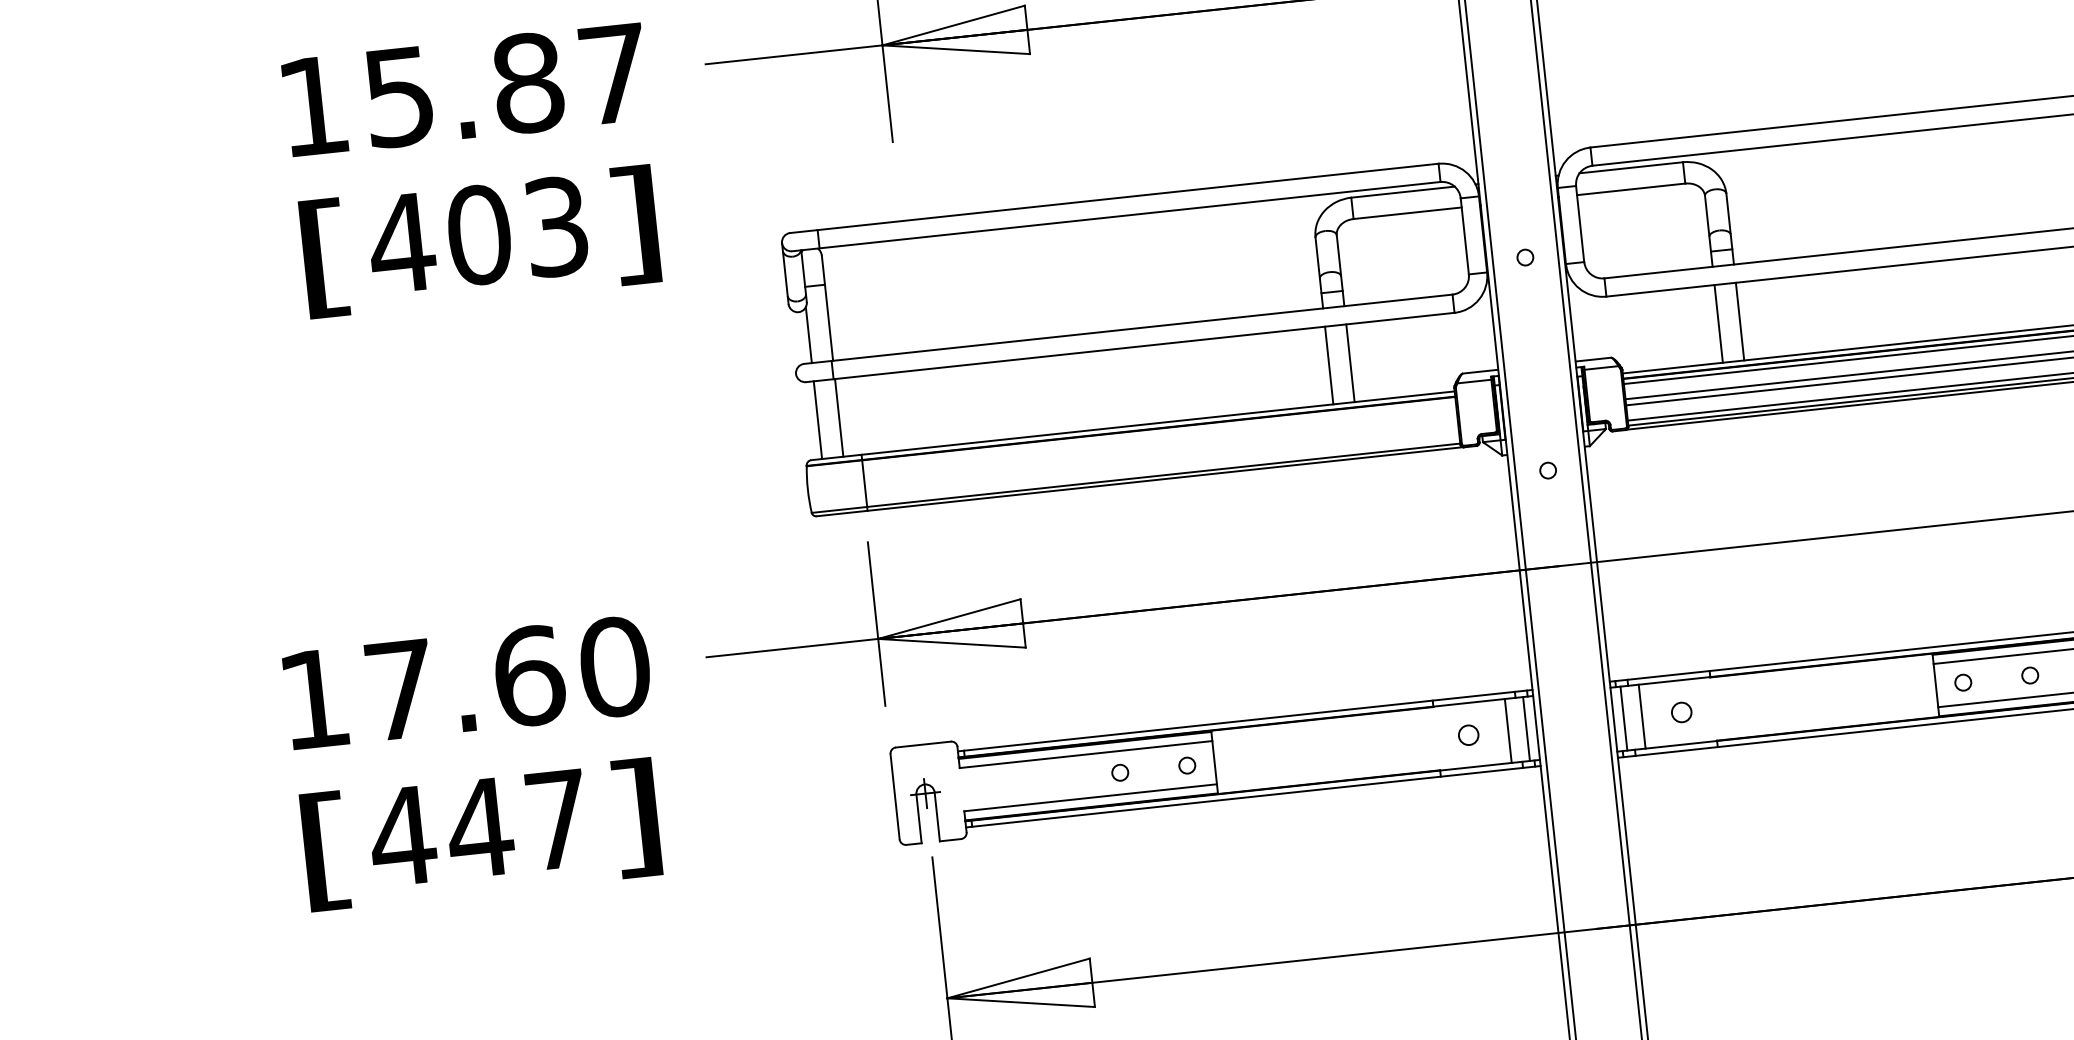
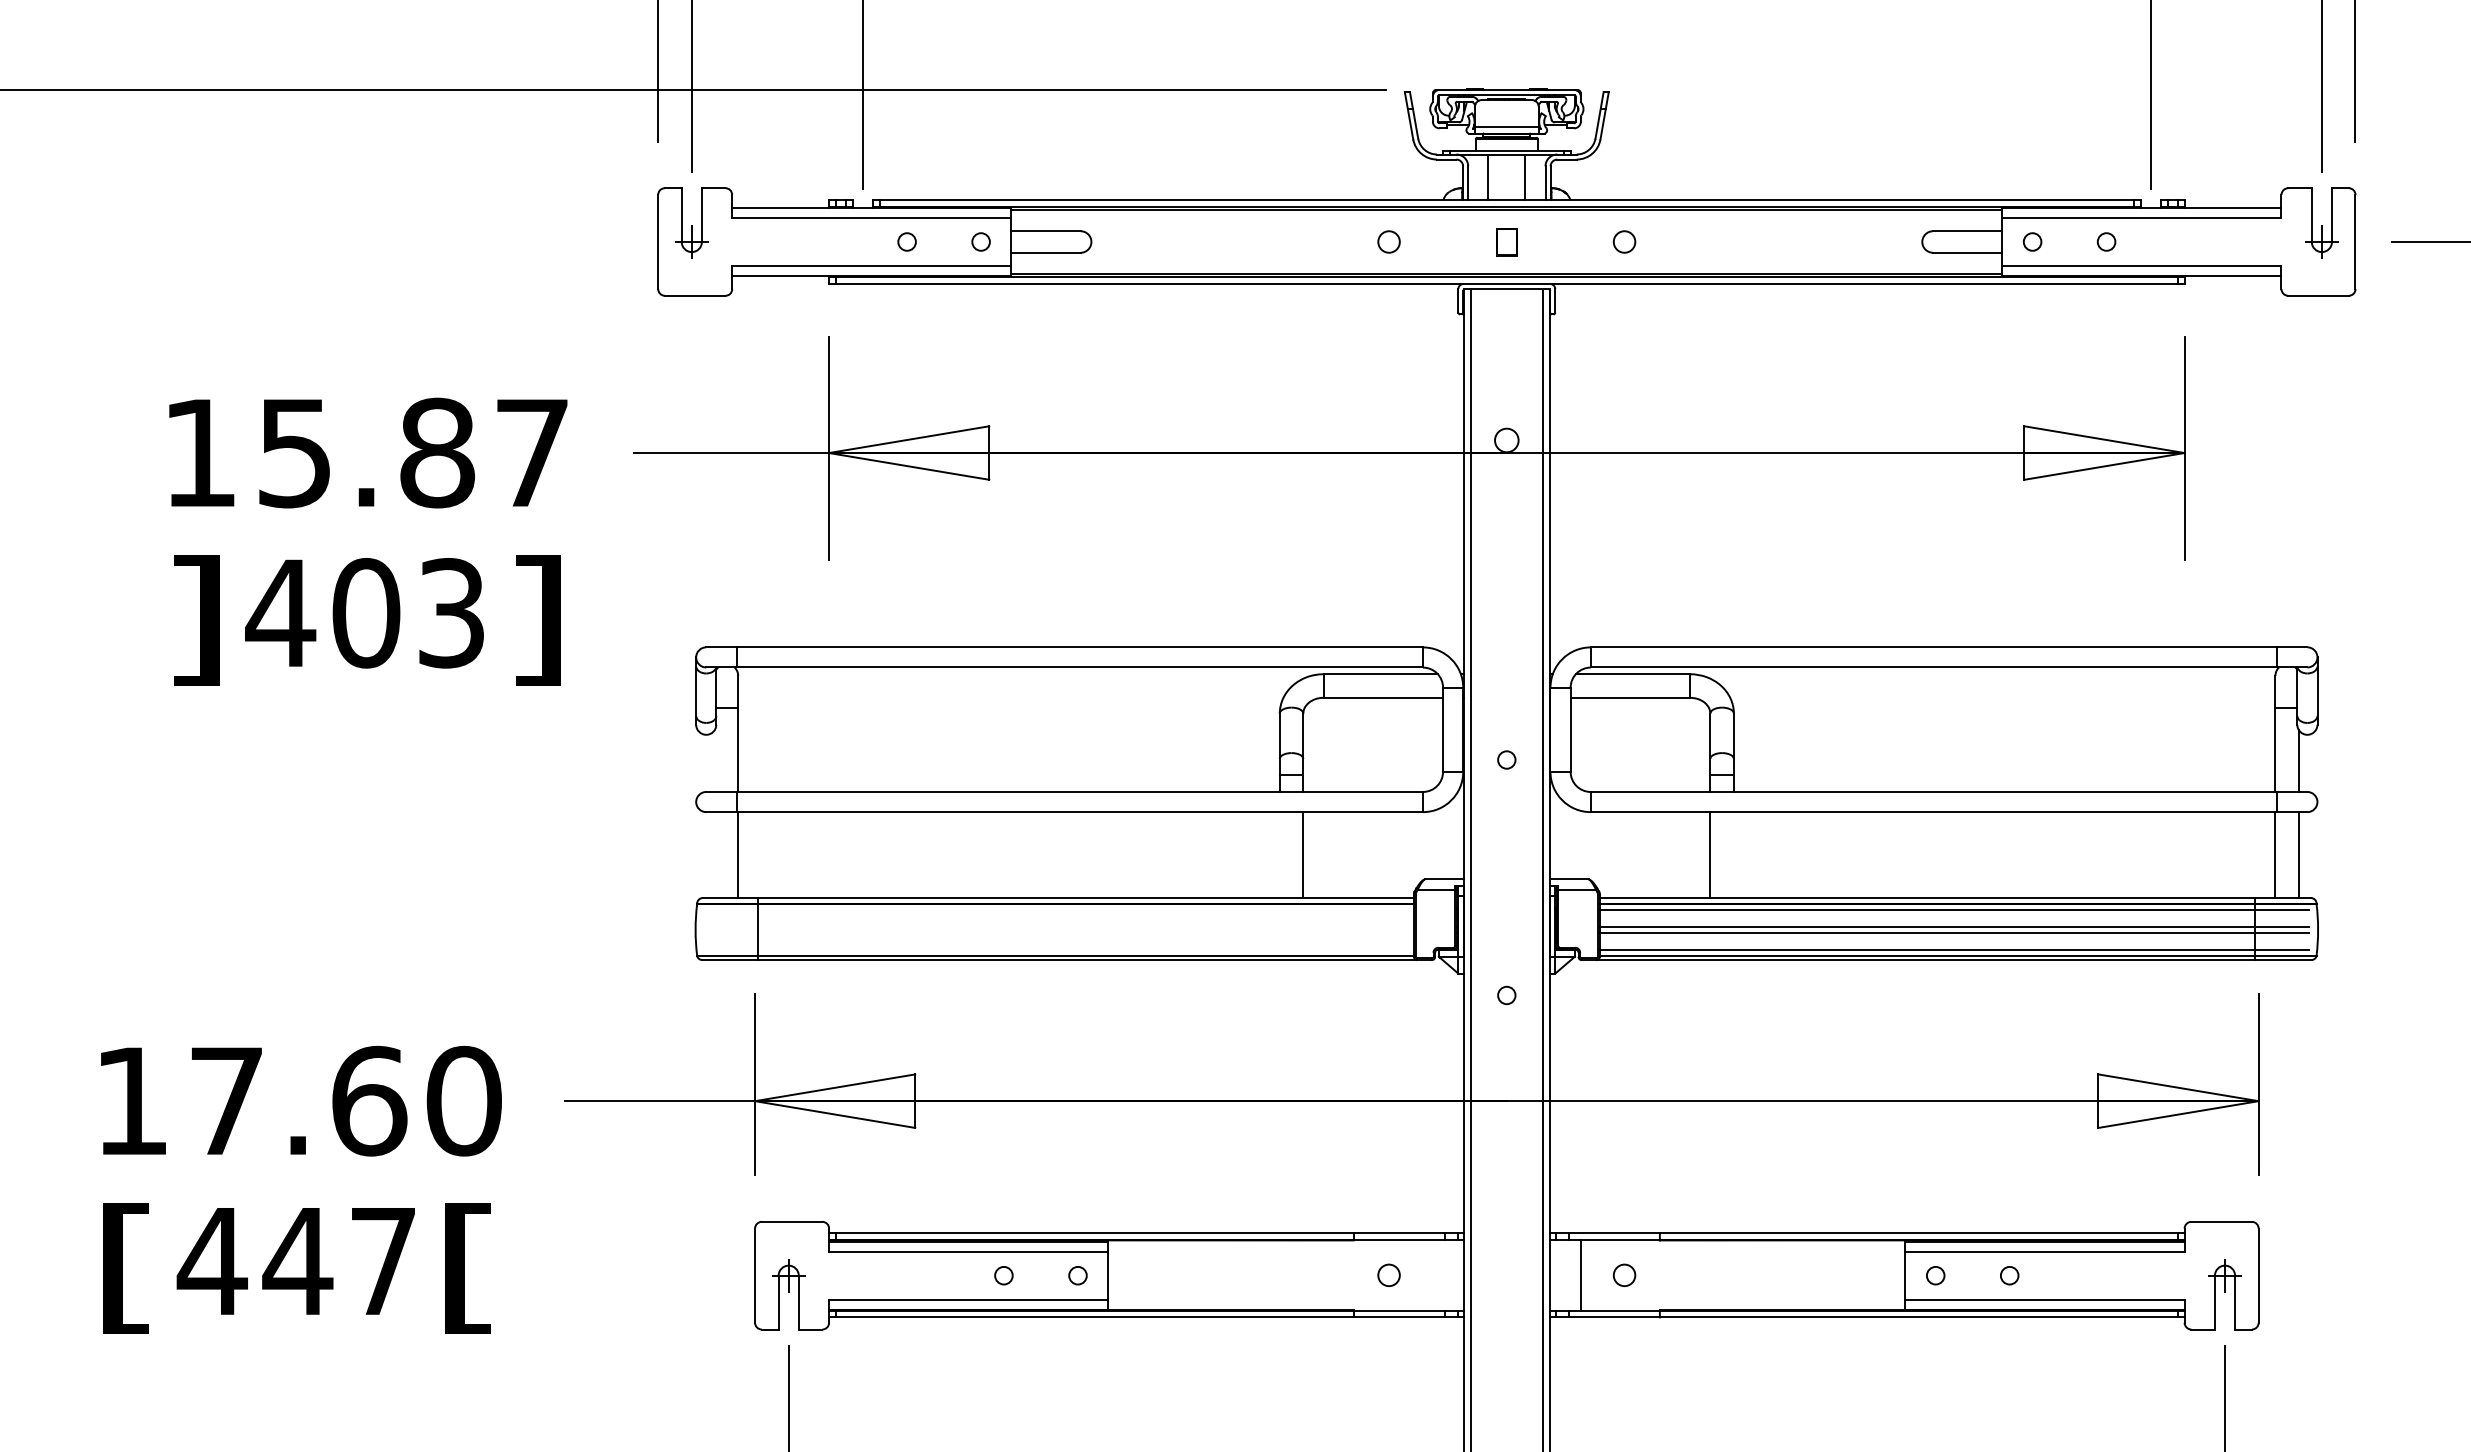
text: (325, 258) -> (195, 620), [ -> ]
line: (1739, 322) -> (1733, 855), removed
line: (808, 334) -> (714, 760), removed
line: (1328, 365) -> (1279, 855), removed
line: (817, 420) -> (714, 855), removed
line: (1623, 718) -> (1560, 1275), removed
line: (1526, 729) -> (1452, 1275), removed
line: (1508, 731) -> (1432, 1275), removed
text: (635, 818) -> (468, 1268), ] -> [

